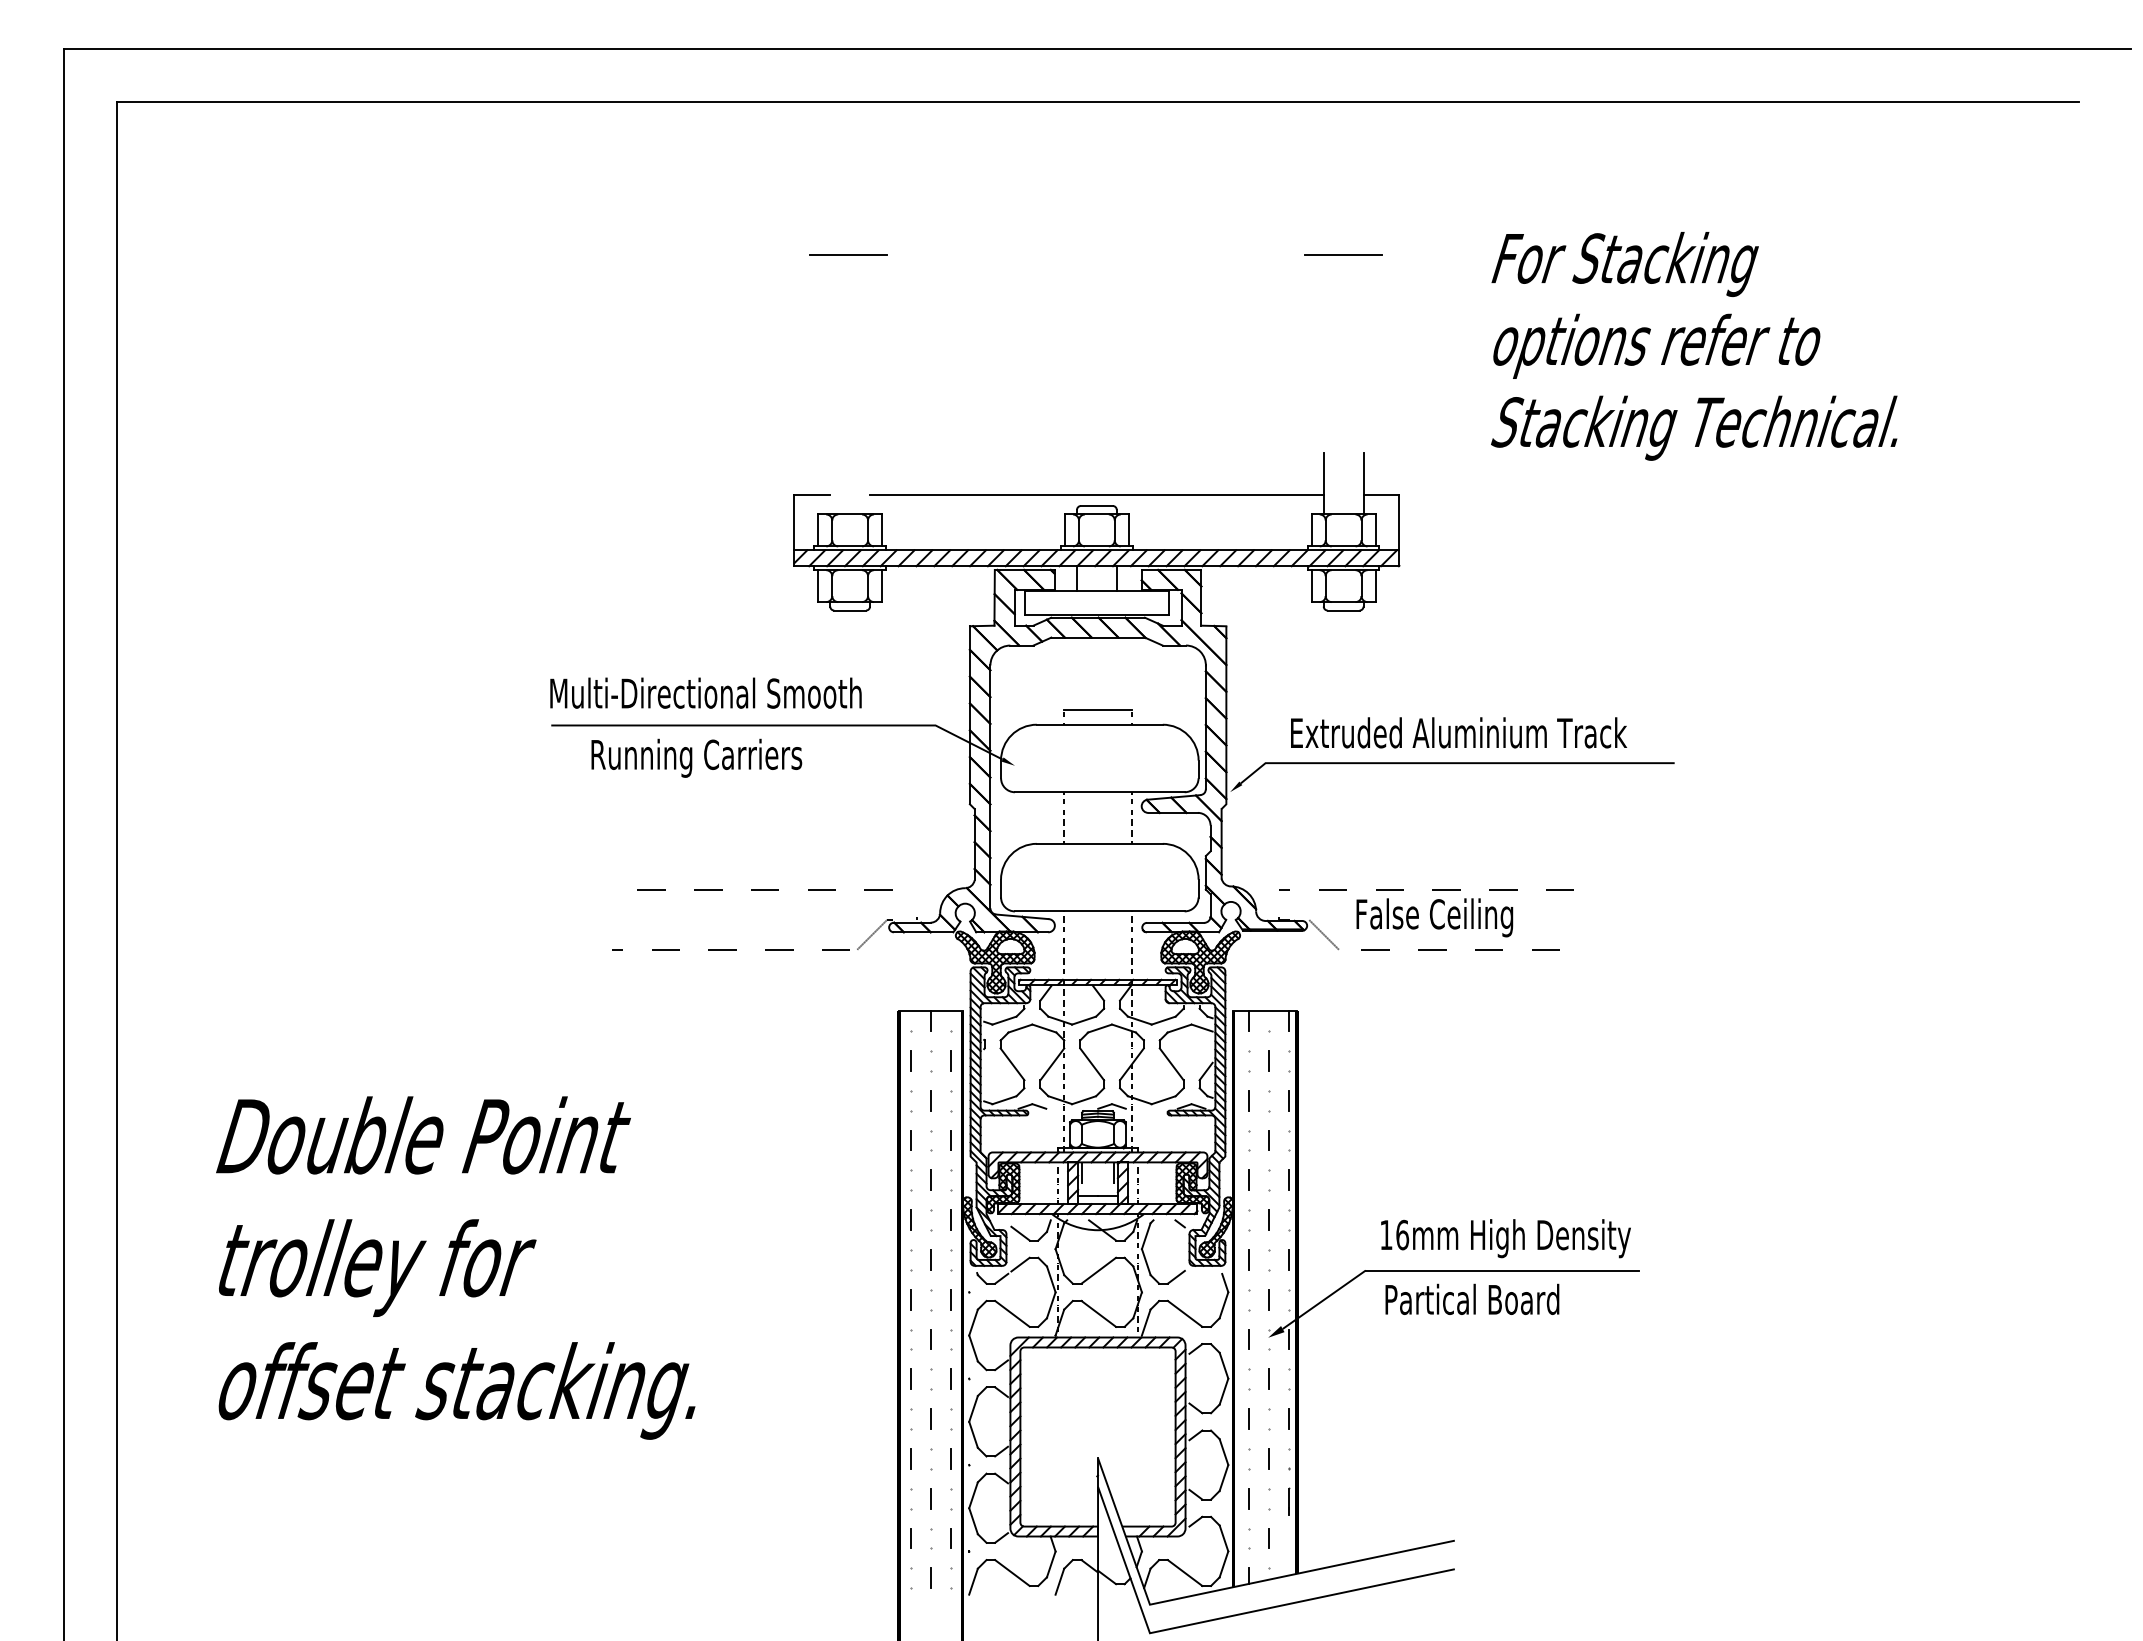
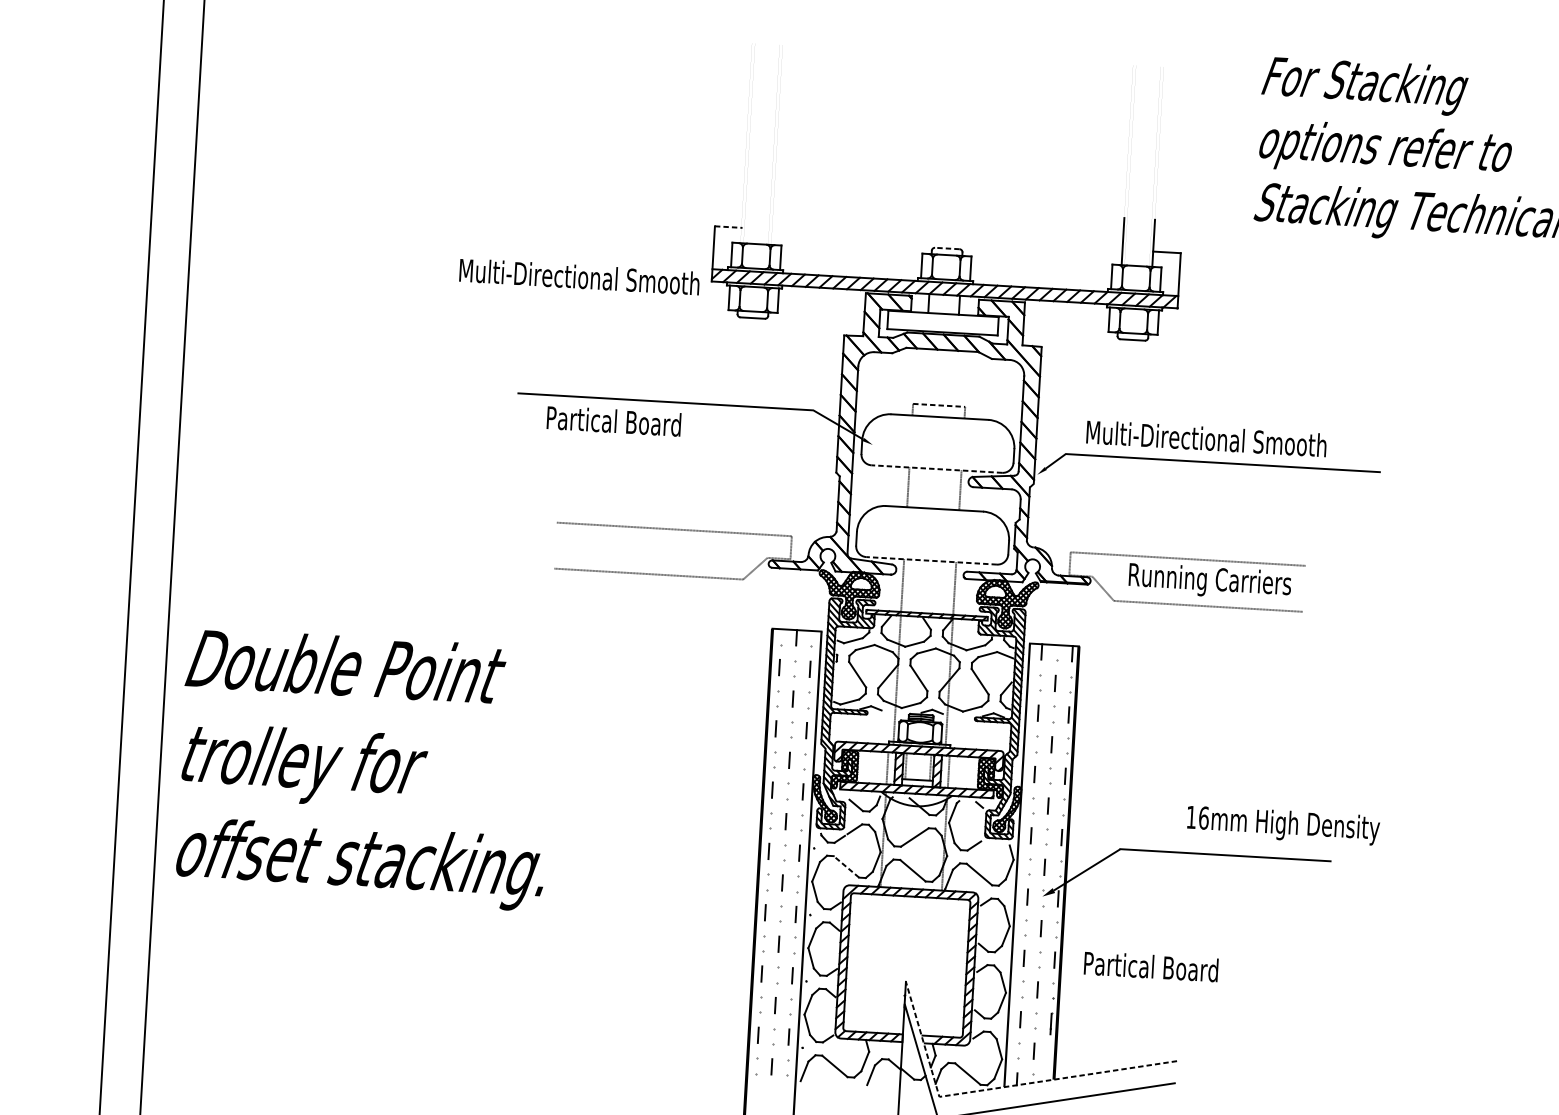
line: (847, 254) -> (766, 43), removed
line: (1343, 254) -> (1148, 65), removed
line: (812, 494) -> (728, 227), solid -> dashed
line: (1096, 494) -> (947, 239), removed
line: (1096, 506) -> (947, 248), solid -> dashed
text: (705, 692) -> (579, 276), moved
line: (1098, 709) -> (939, 405), solid -> dashed
text: (1460, 732) -> (1217, 439), Extruded Aluminium Track -> Multi-Directional Smooth
text: (698, 757) -> (629, 424), Running Carriers -> Partical Board
line: (1099, 792) -> (936, 469), solid -> dashed
line: (1099, 911) -> (931, 560), solid -> dashed
text: (1463, 917) -> (1211, 581), False Ceiling -> Running Carriers
text: (1505, 1238) -> (1283, 825), moved
text: (455, 1267) -> (364, 769), moved
text: (1472, 1298) -> (1151, 966), moved
line: (1012, 1313) -> (846, 866), solid -> dashed
line: (1225, 1588) -> (998, 1087), solid -> dashed

